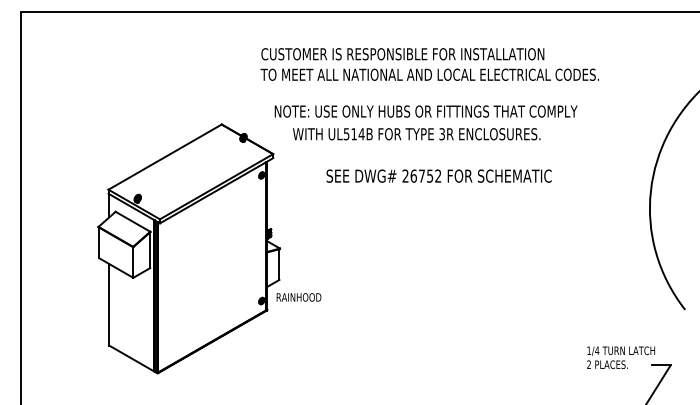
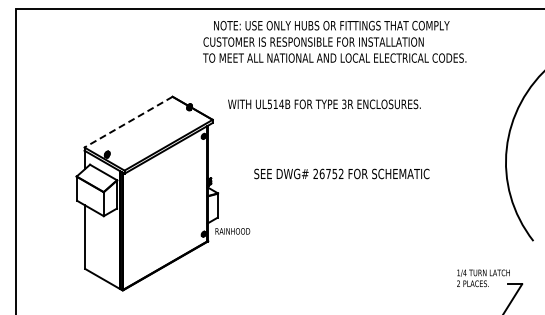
text: (425, 111) -> (331, 25), moved
line: (165, 157) -> (128, 122), solid -> dashed
text: (438, 175) -> (341, 173), moved

